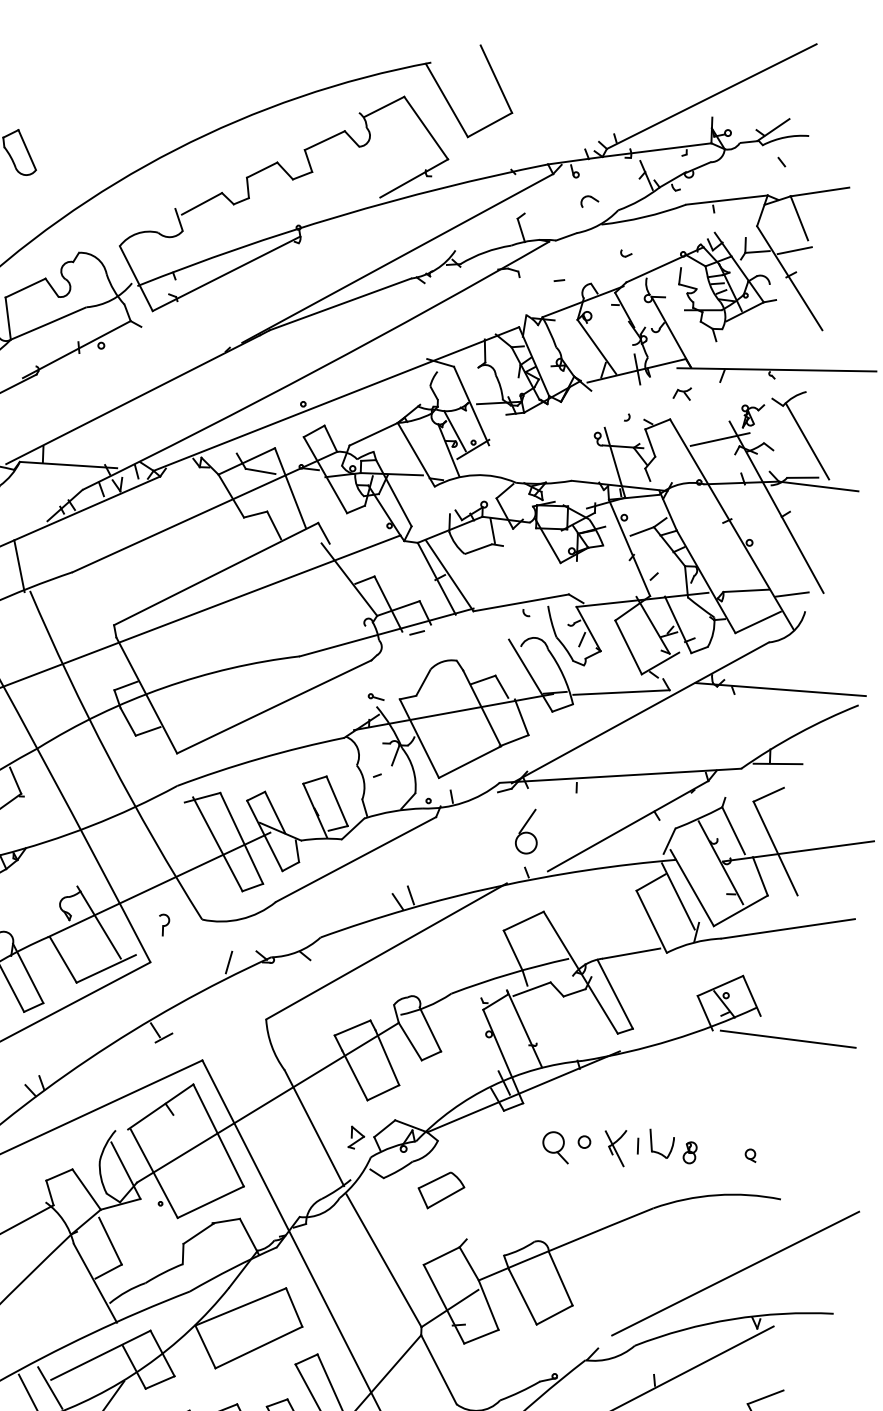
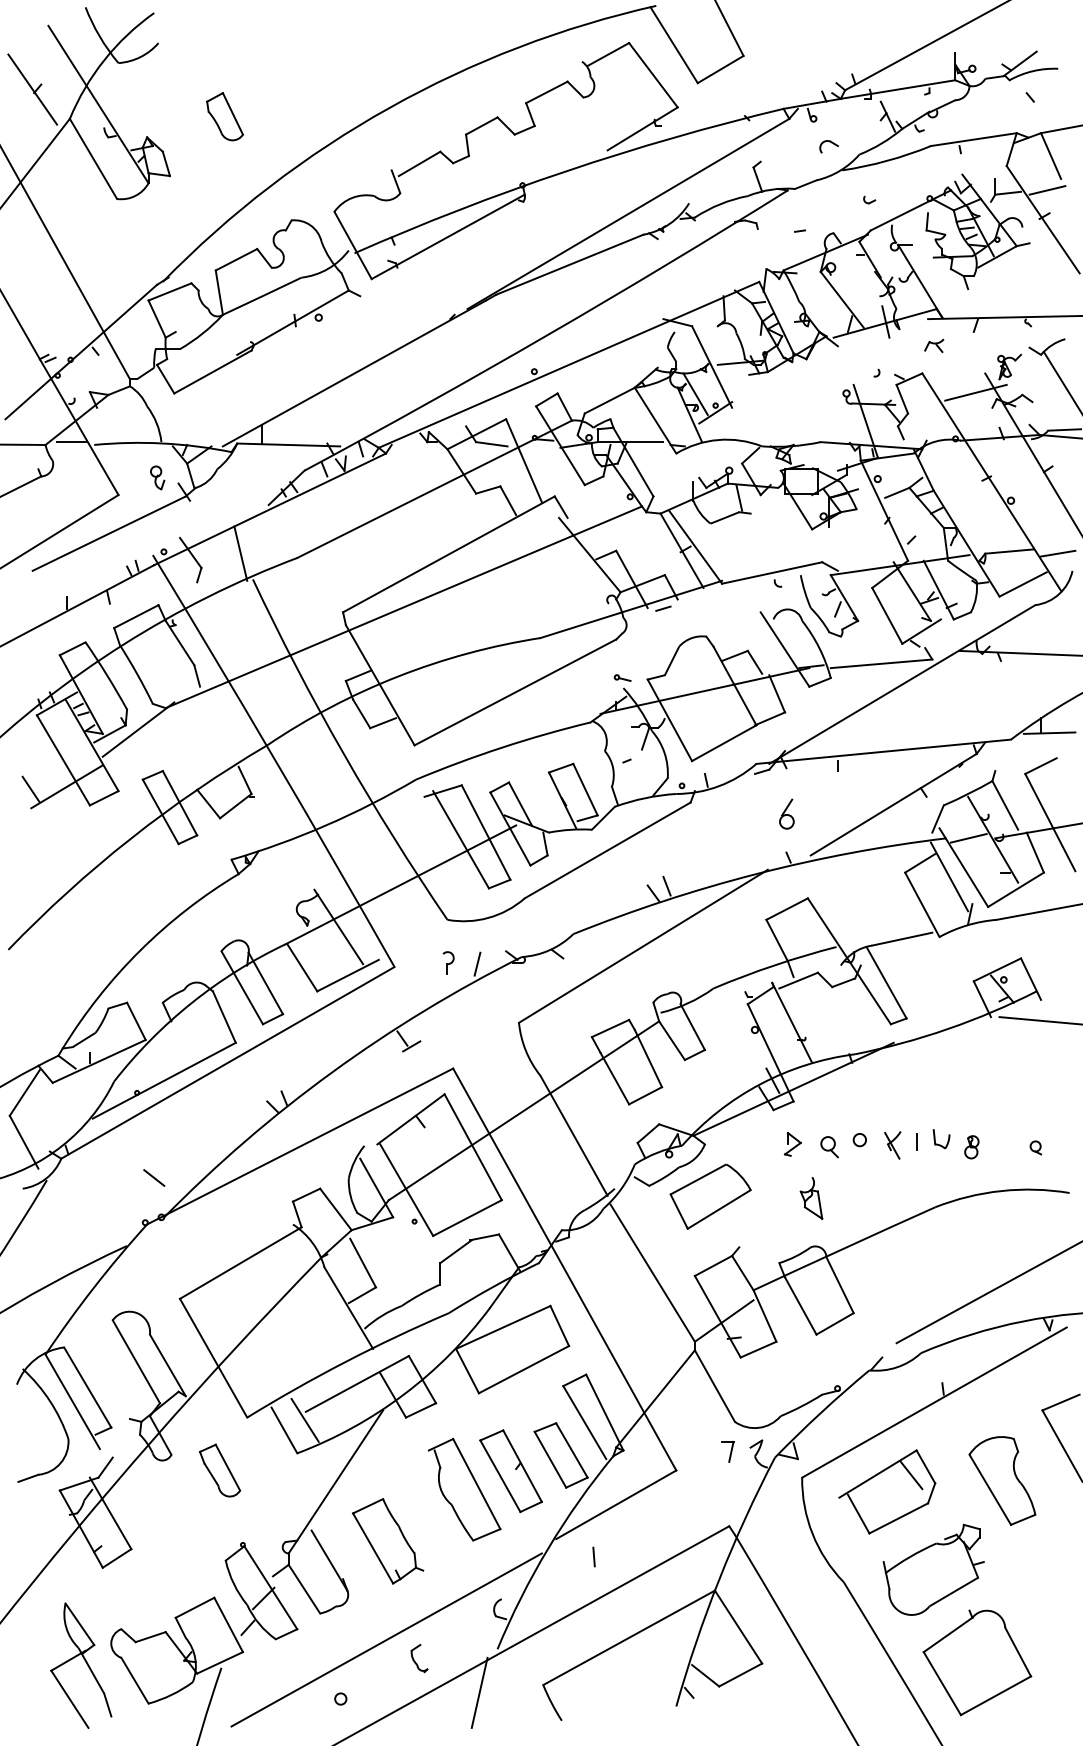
part: (526, 830) -> (786, 813), size x0.62
line: (697, 860) -> (968, 838), added
part: (164, 924) -> (448, 962), moved
part: (356, 1136) -> (792, 1143), moved
part: (661, 1144) -> (941, 1139), size x0.62
part: (555, 1148) -> (829, 1147), size x0.62
part: (615, 1148) -> (892, 1145), size x0.71
part: (441, 1190) -> (710, 1196), size x1.67
part: (536, 1195) -> (811, 1198), added

